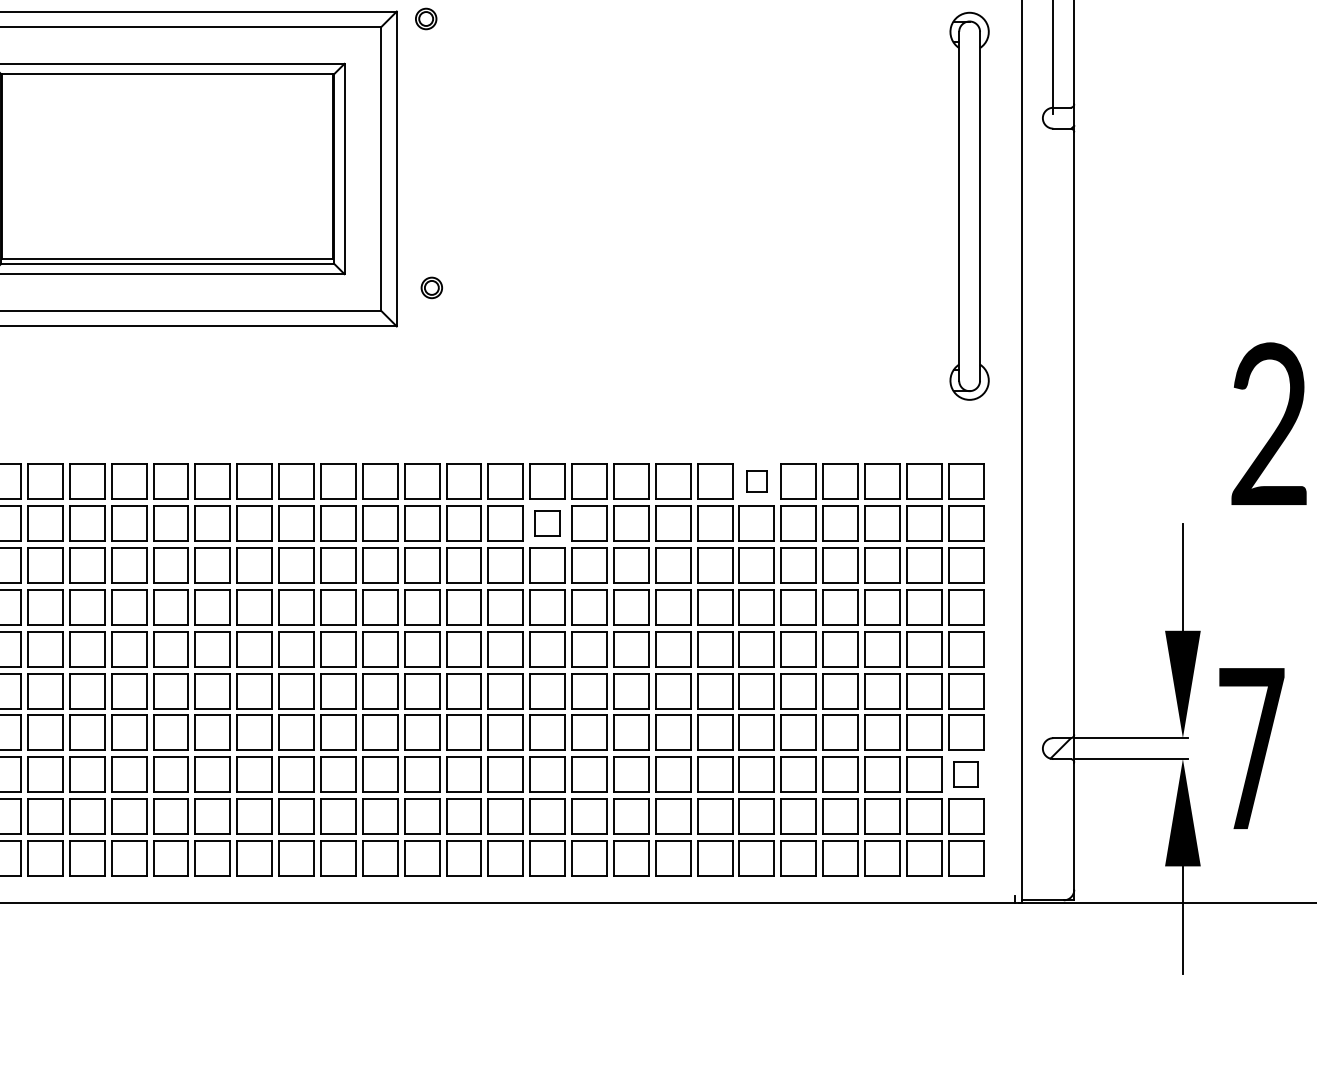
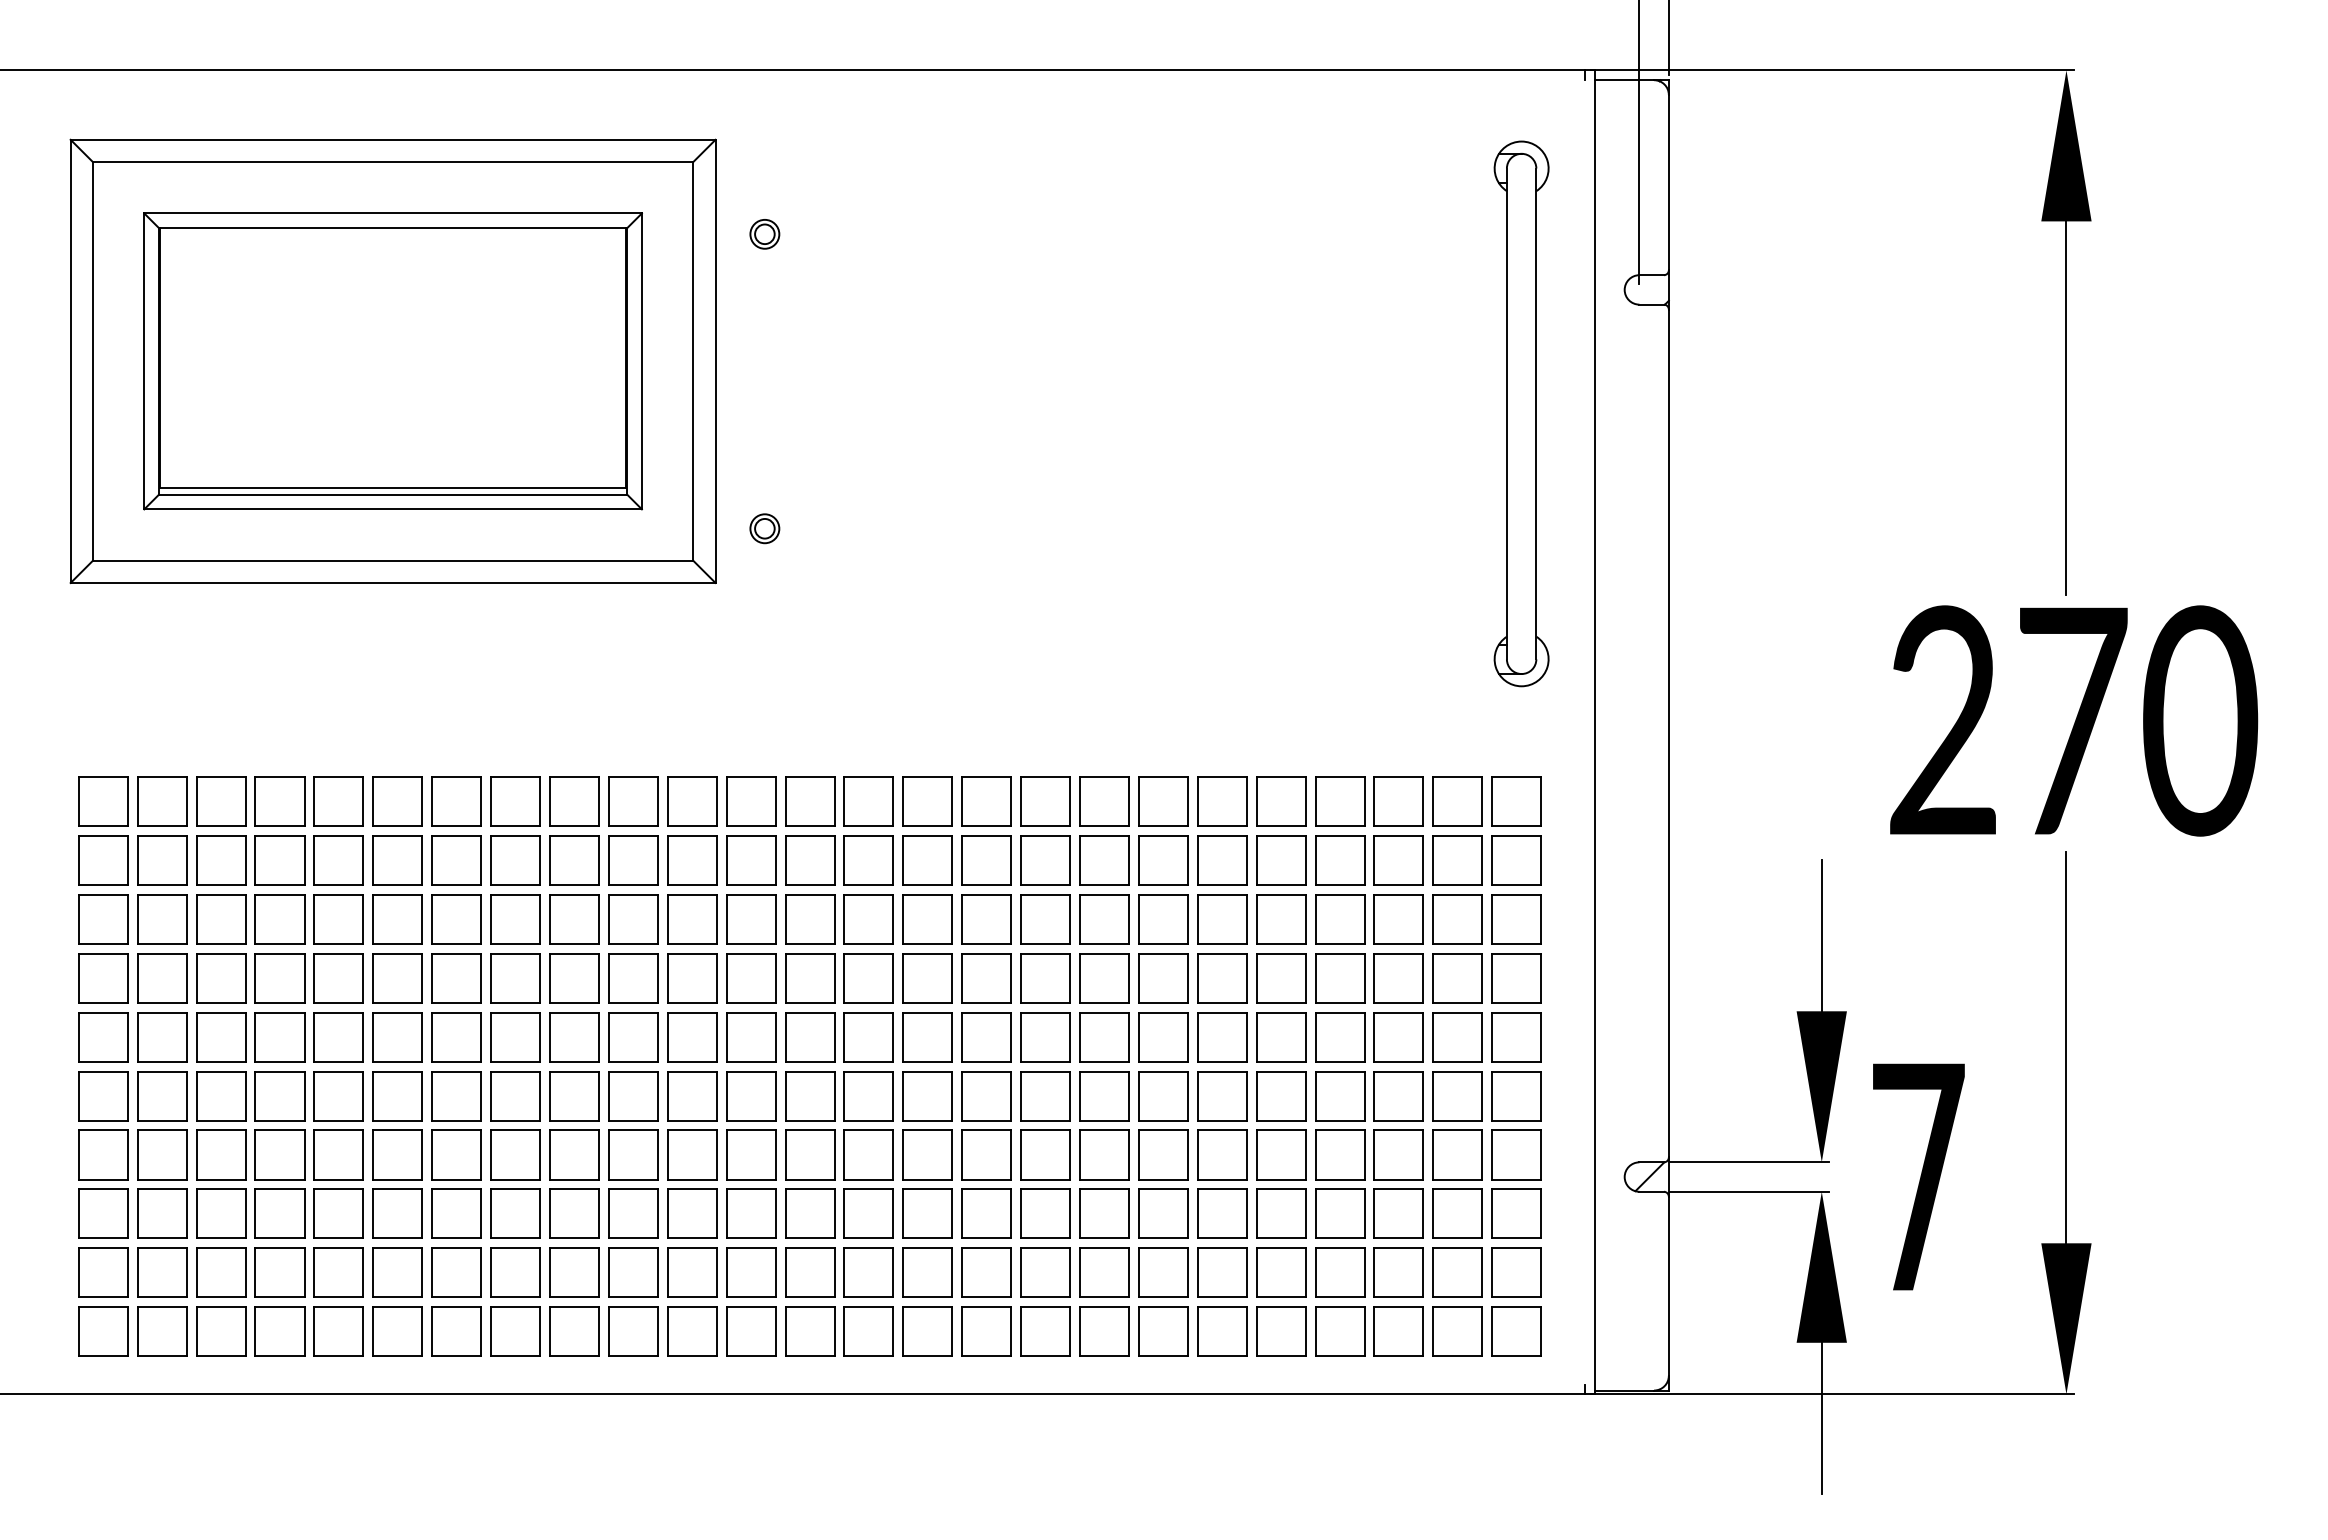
part: (425, 19) -> (764, 234), moved
part: (757, 481) -> (1222, 801), size x1.67
part: (547, 523) -> (927, 860), size x1.43
part: (965, 774) -> (1516, 1213), size x1.43

